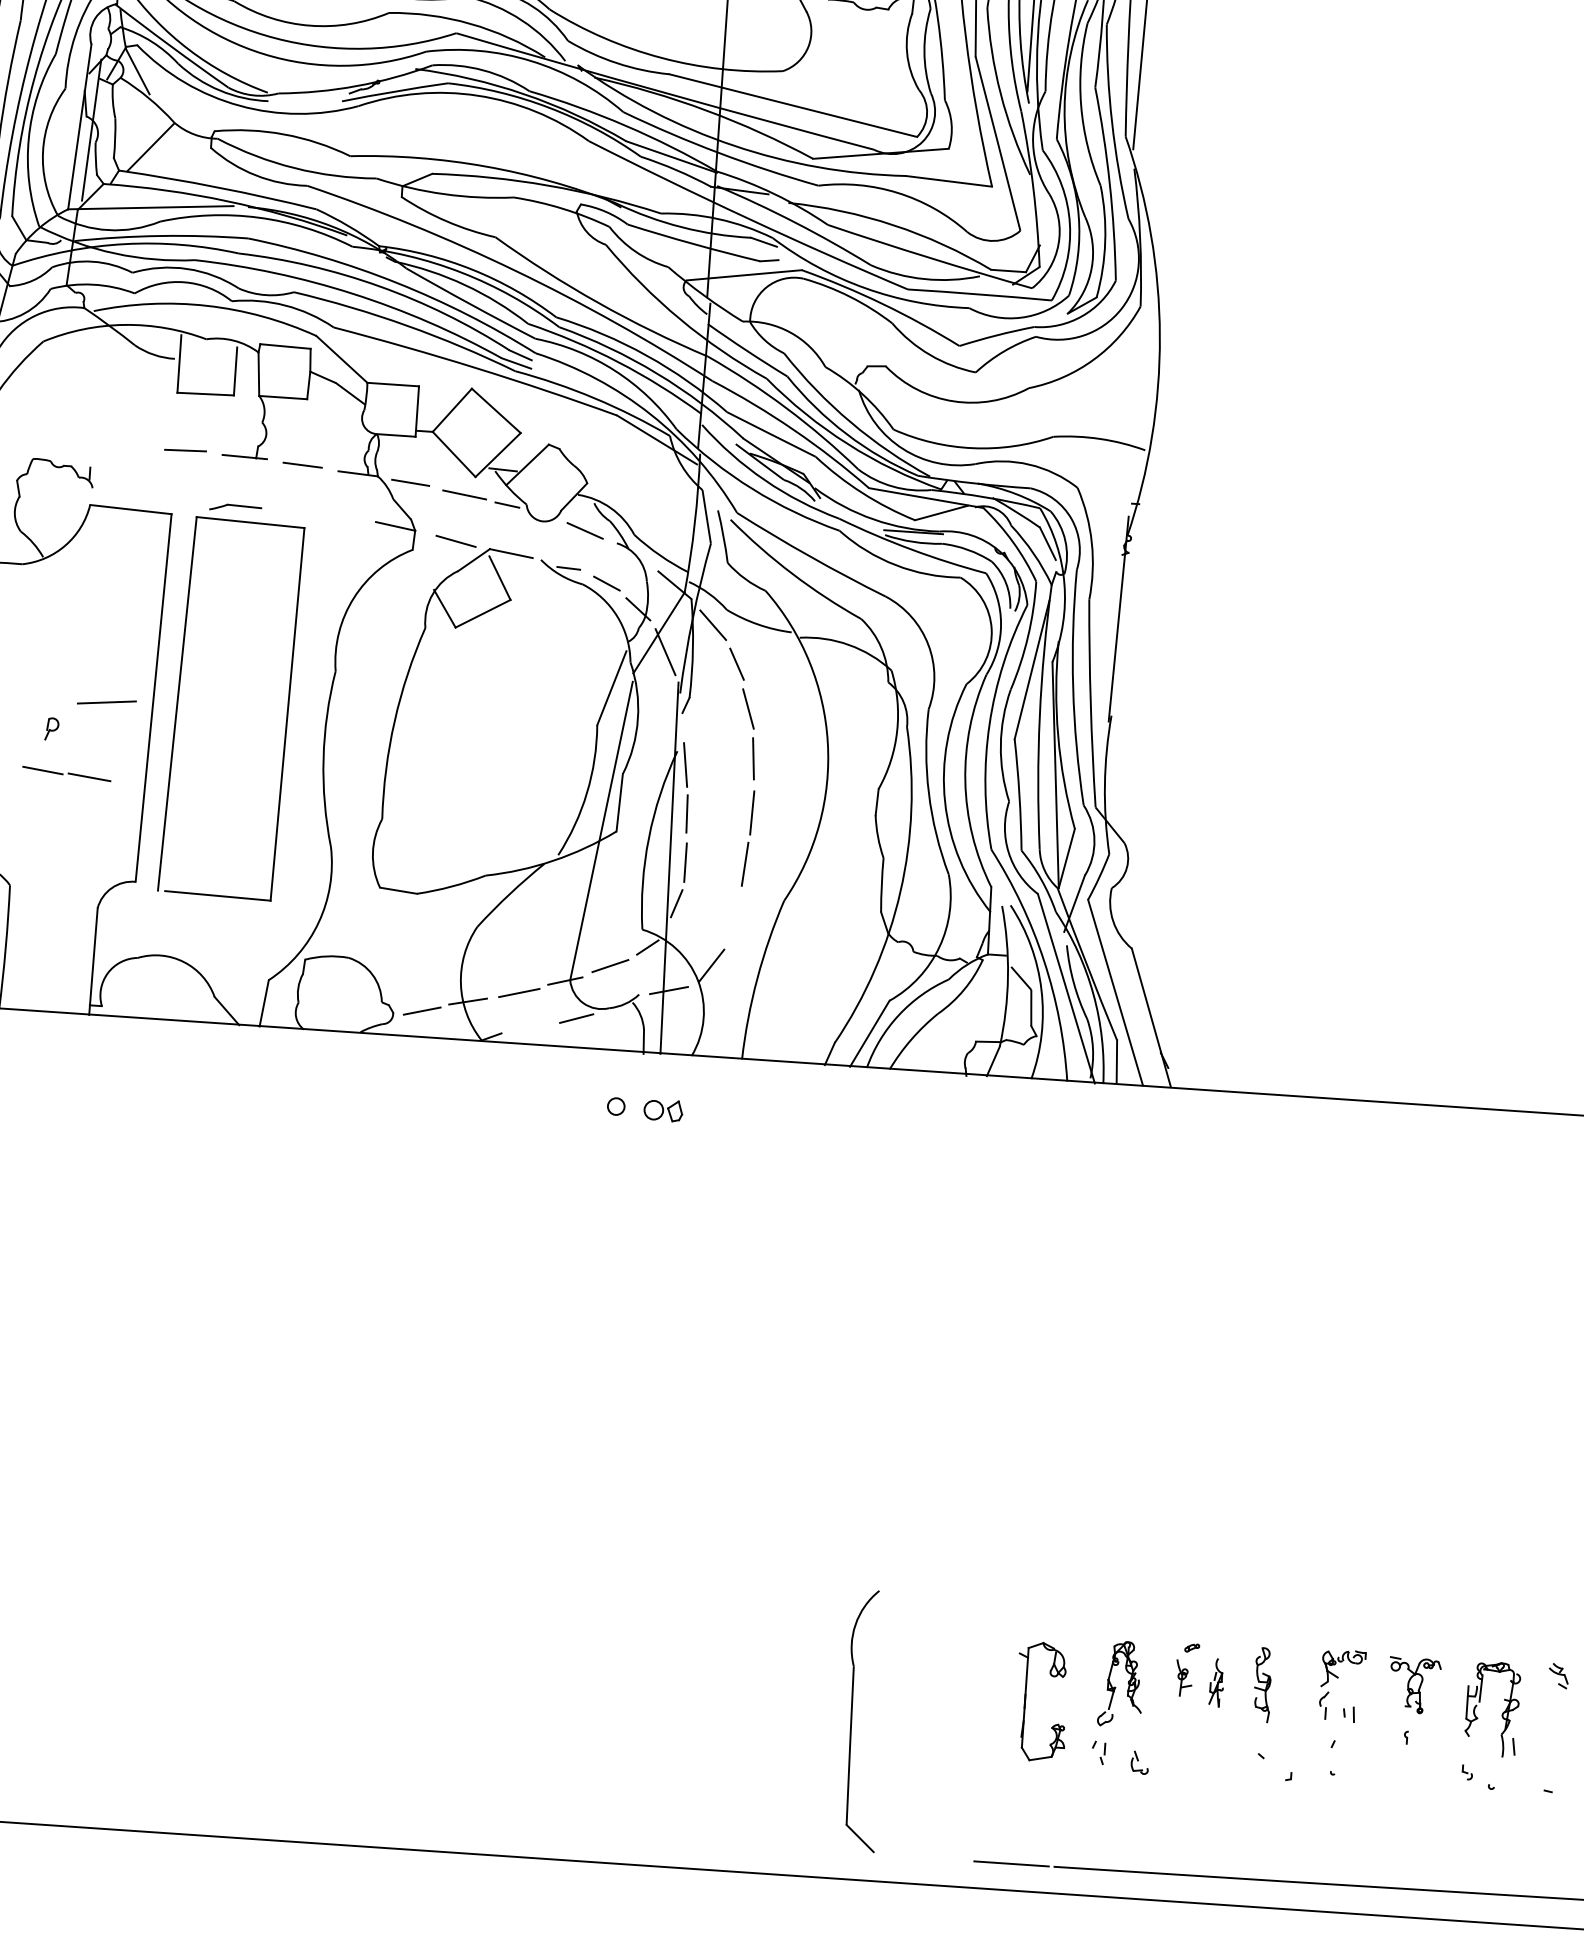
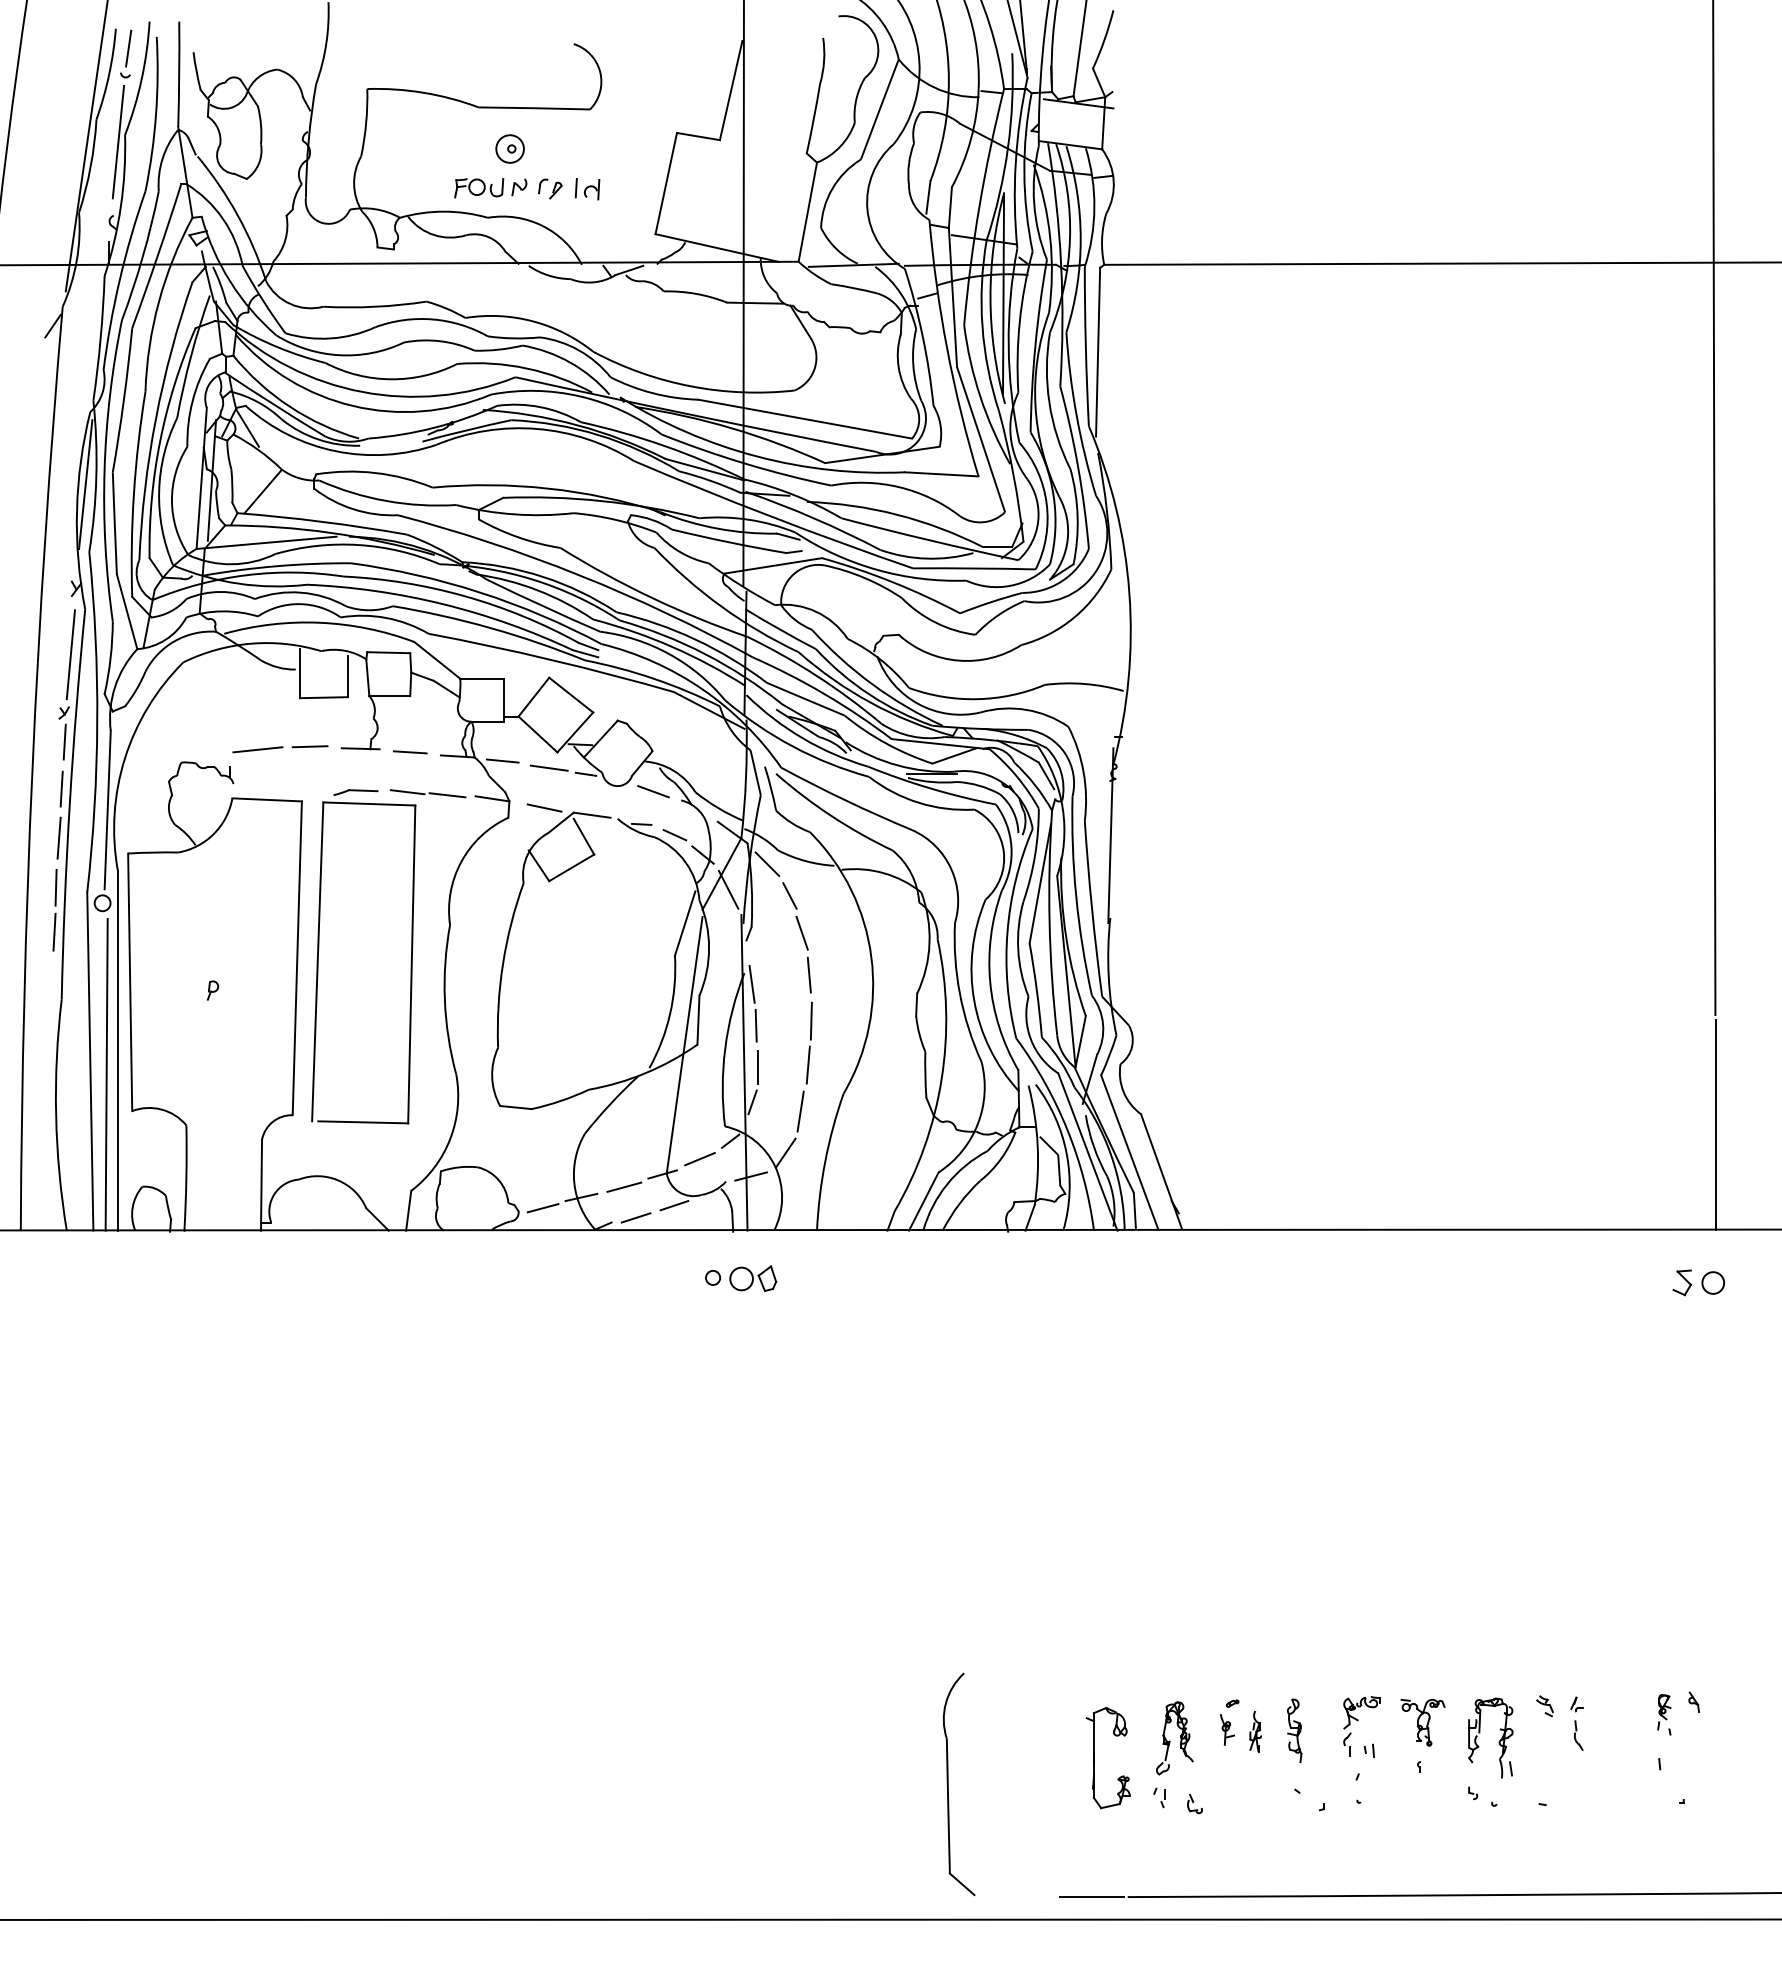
line: (106, 702) -> (257, 749), moved
part: (66, 773) -> (427, 793), moved
line: (732, 918) -> (800, 1111), added
line: (529, 1029) -> (635, 1217), added
part: (663, 1110) -> (753, 1278), size x1.43

